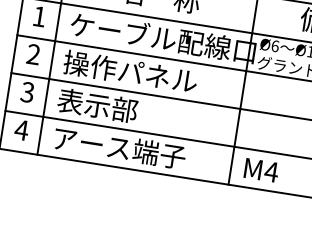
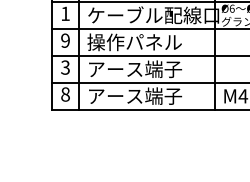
text: (33, 54) -> (65, 40), 2 -> 9
text: (124, 110) -> (134, 69), 表示部 -> アース端子
text: (21, 130) -> (65, 94), 4 -> 8

